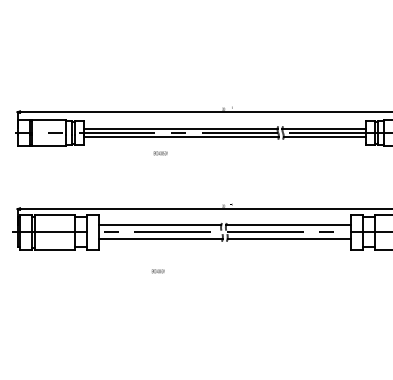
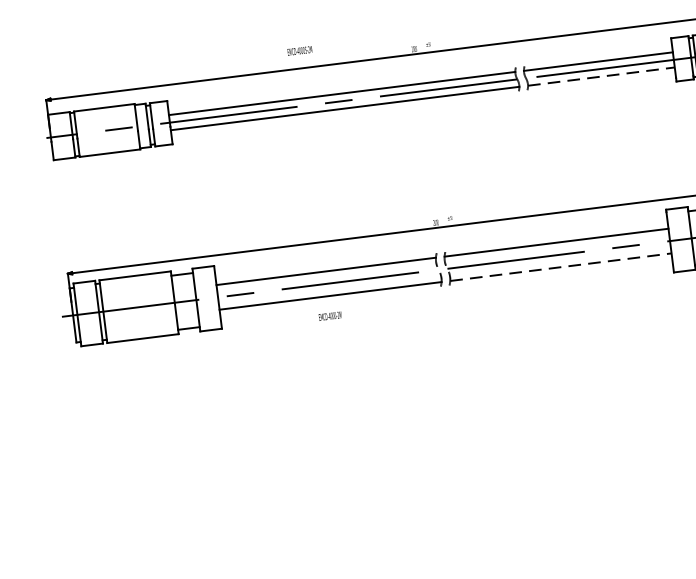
line: (324, 137) -> (601, 77), solid -> dashed
text: (160, 153) -> (299, 51), moved
line: (289, 239) -> (561, 267), solid -> dashed
text: (158, 271) -> (330, 316), moved

